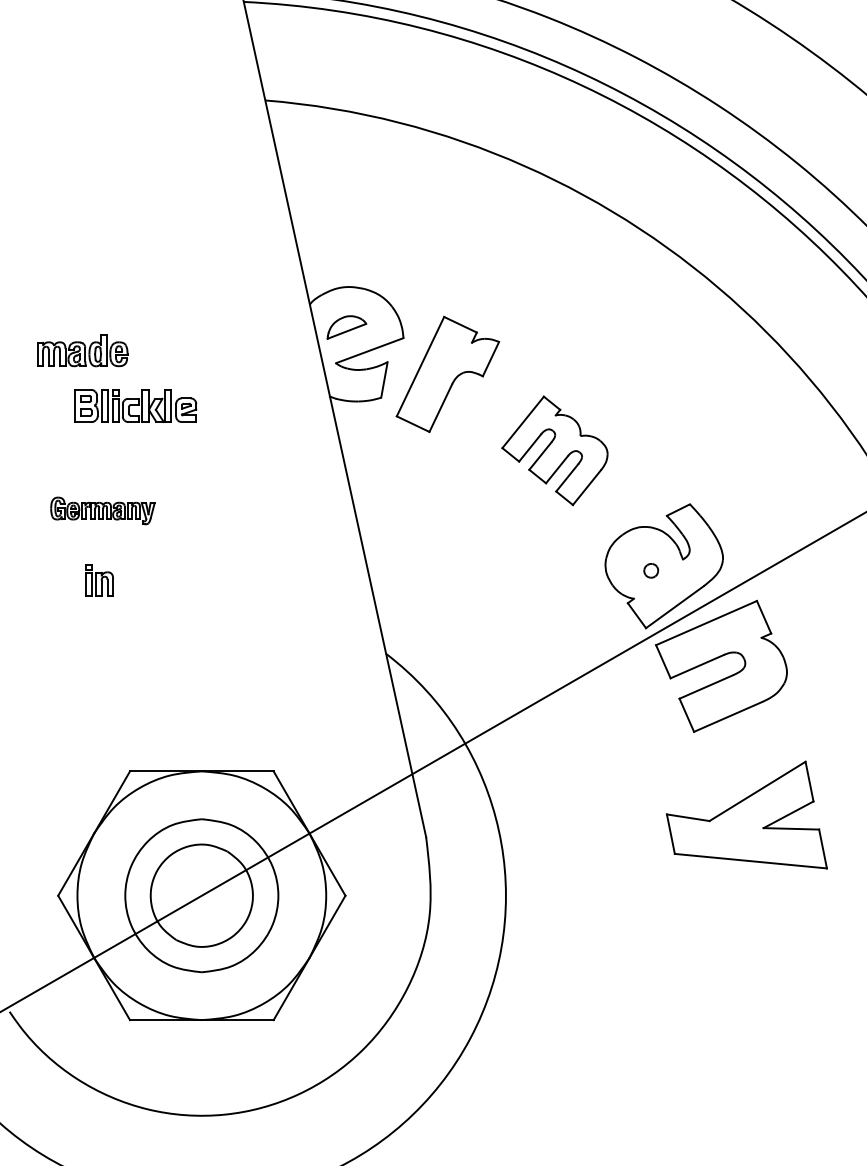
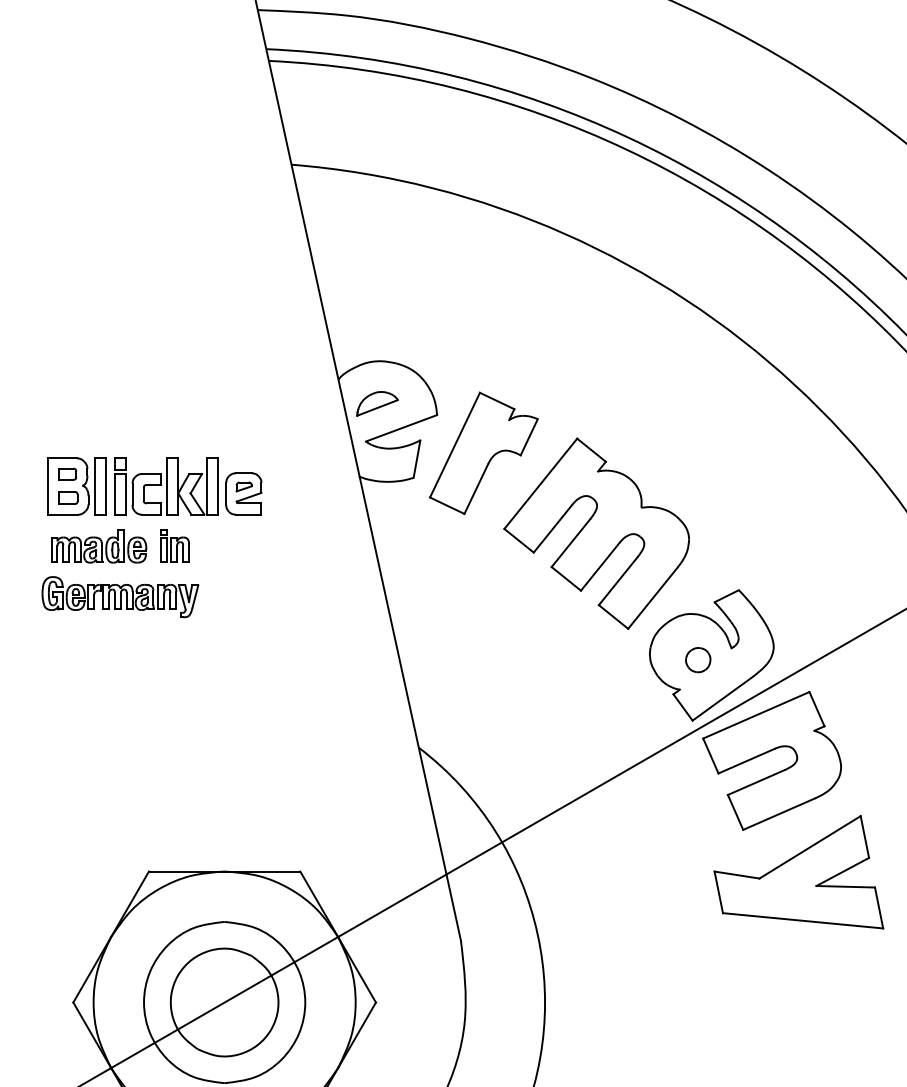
part: (82, 350) -> (98, 546), moved
part: (135, 405) -> (154, 486), size x1.67
part: (554, 450) -> (596, 533), size x1.67
part: (102, 510) -> (119, 596), size x1.43
part: (650, 570) -> (697, 659), size x1.67
part: (99, 580) -> (174, 546), moved
part: (746, 814) -> (798, 871), moved

